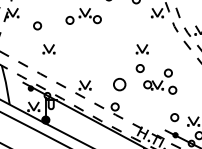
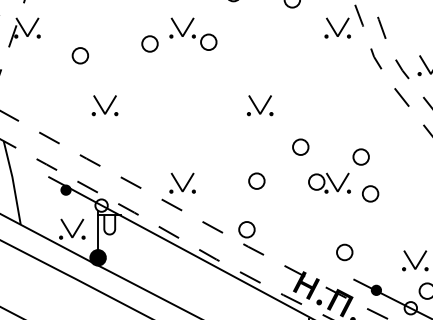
part: (141, 49) -> (258, 106), moved
part: (119, 83) -> (256, 179), size x0.62
part: (174, 117) -> (344, 252), moved

